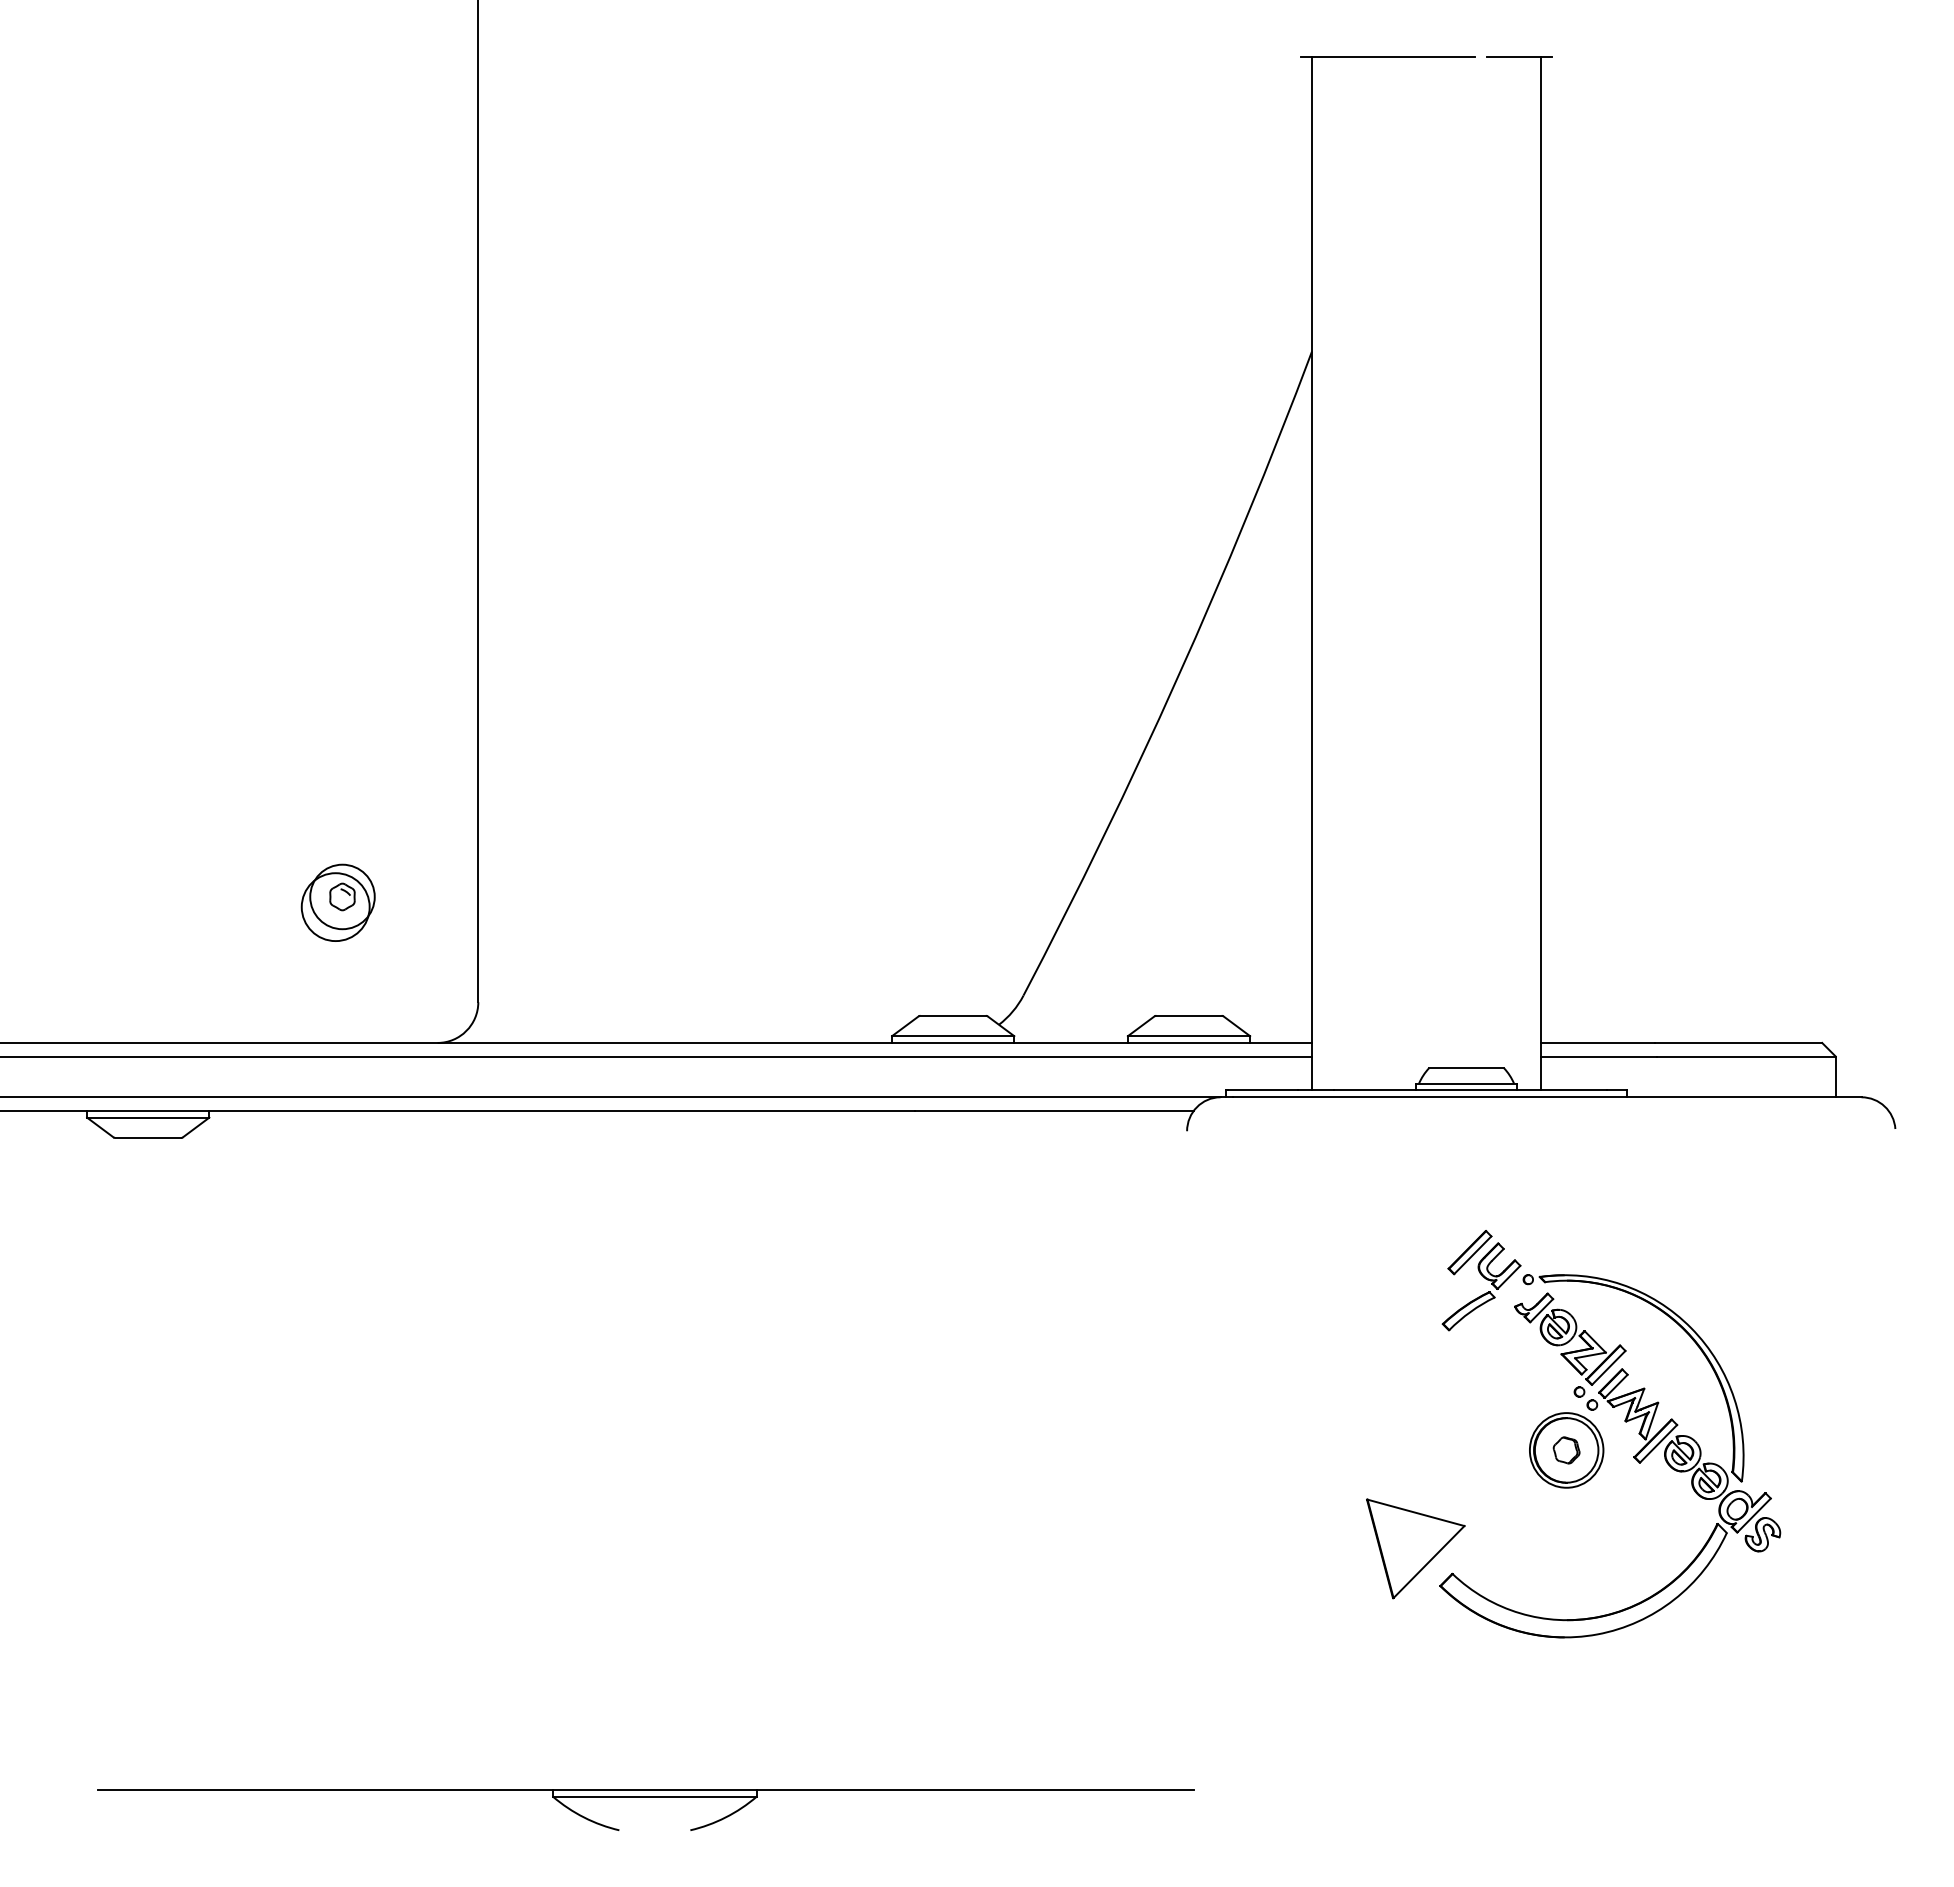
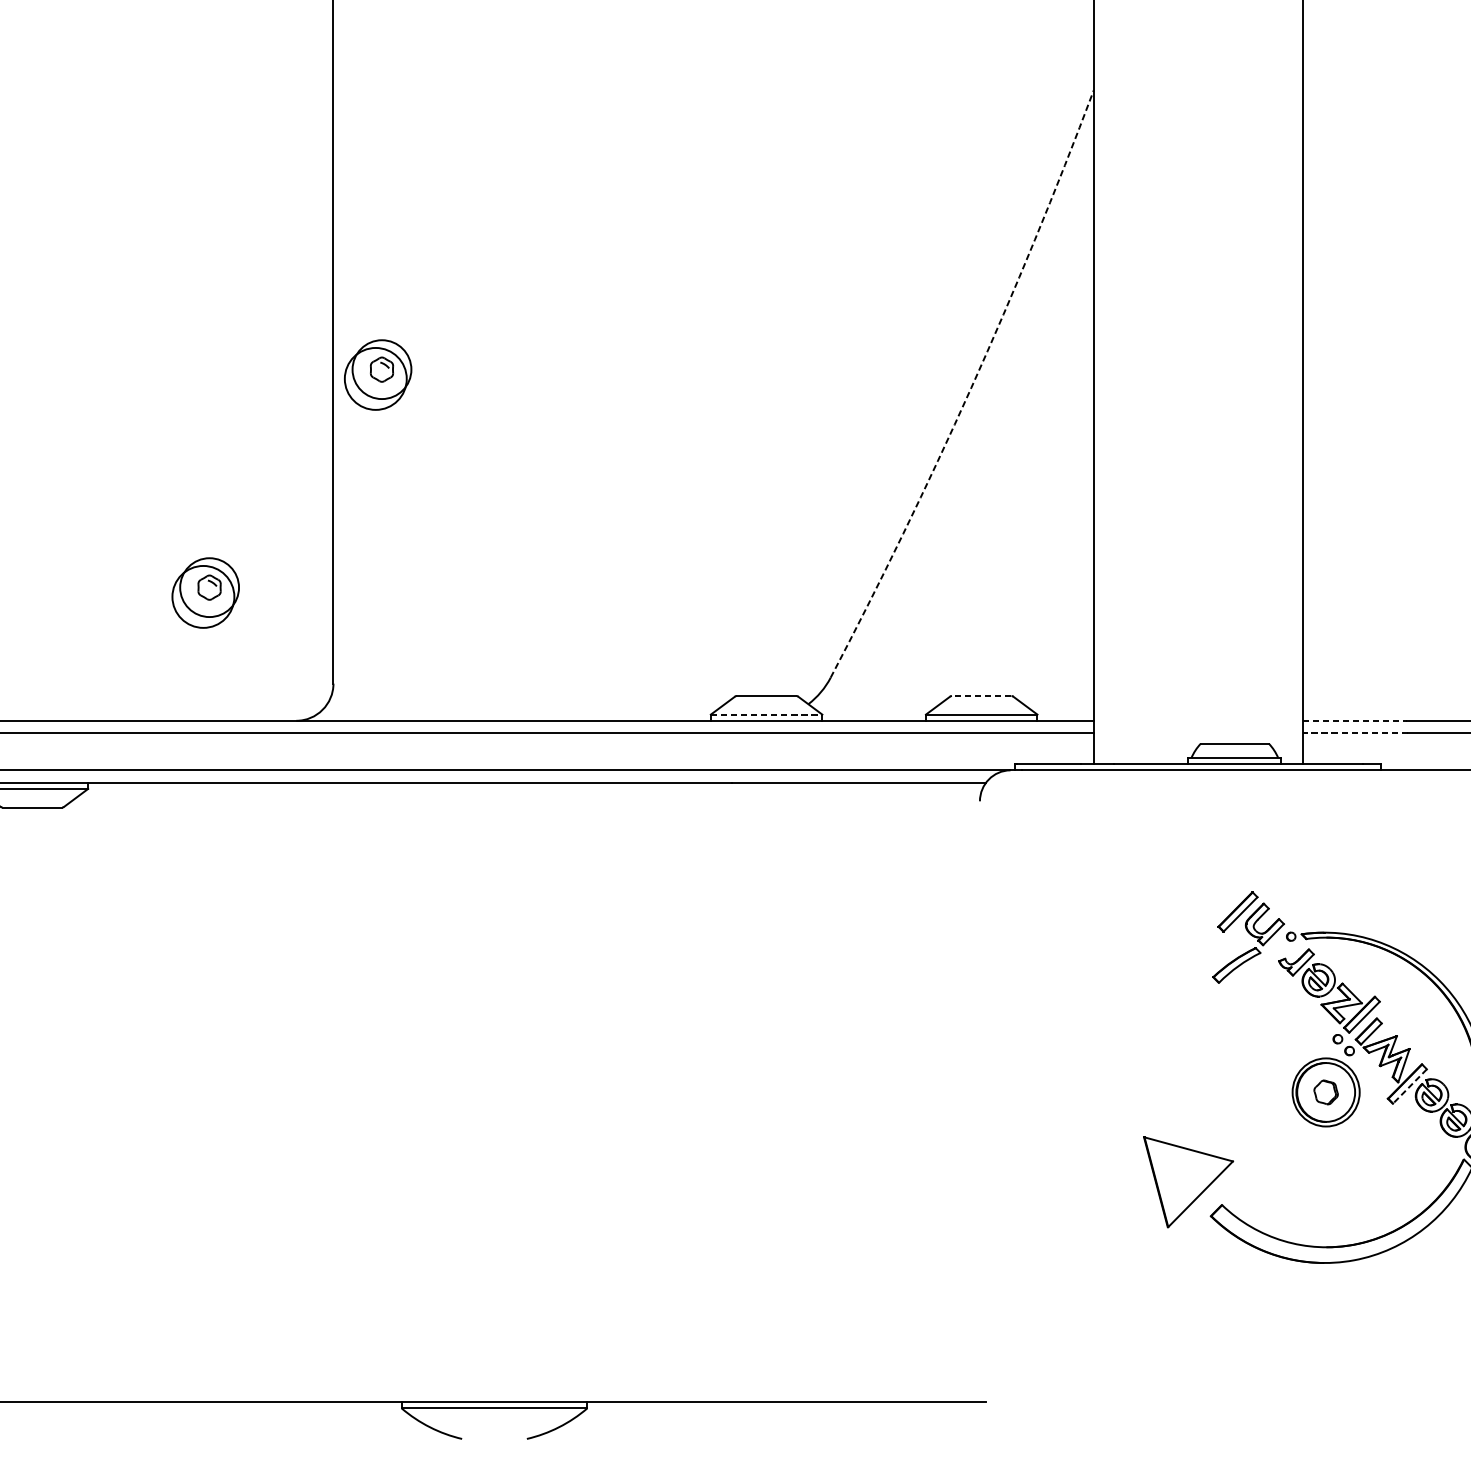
part: (526, 663) -> (377, 374), added
arc: (1177, 678) -> (971, 388), solid -> dashed
line: (1189, 1015) -> (982, 695), solid -> dashed
line: (953, 1036) -> (766, 714), solid -> dashed
line: (1597, 1042) -> (1354, 720), solid -> dashed
line: (1598, 1056) -> (1355, 733), solid -> dashed
line: (1658, 1444) -> (1409, 1087), solid -> dashed

